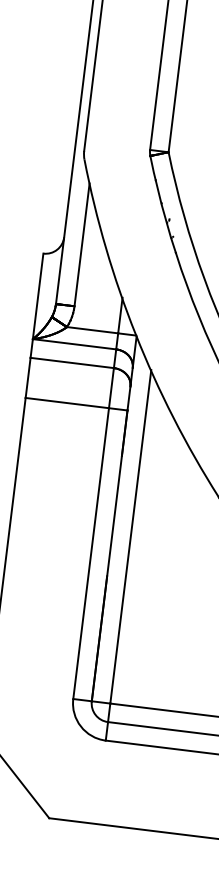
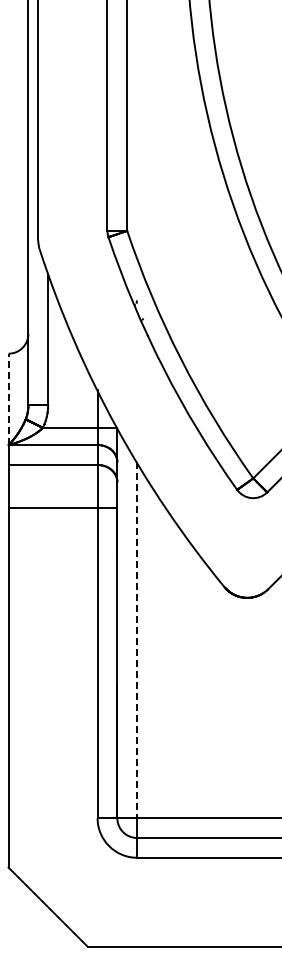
line: (38, 296) -> (8, 399), solid -> dashed
line: (131, 537) -> (137, 640), solid -> dashed

